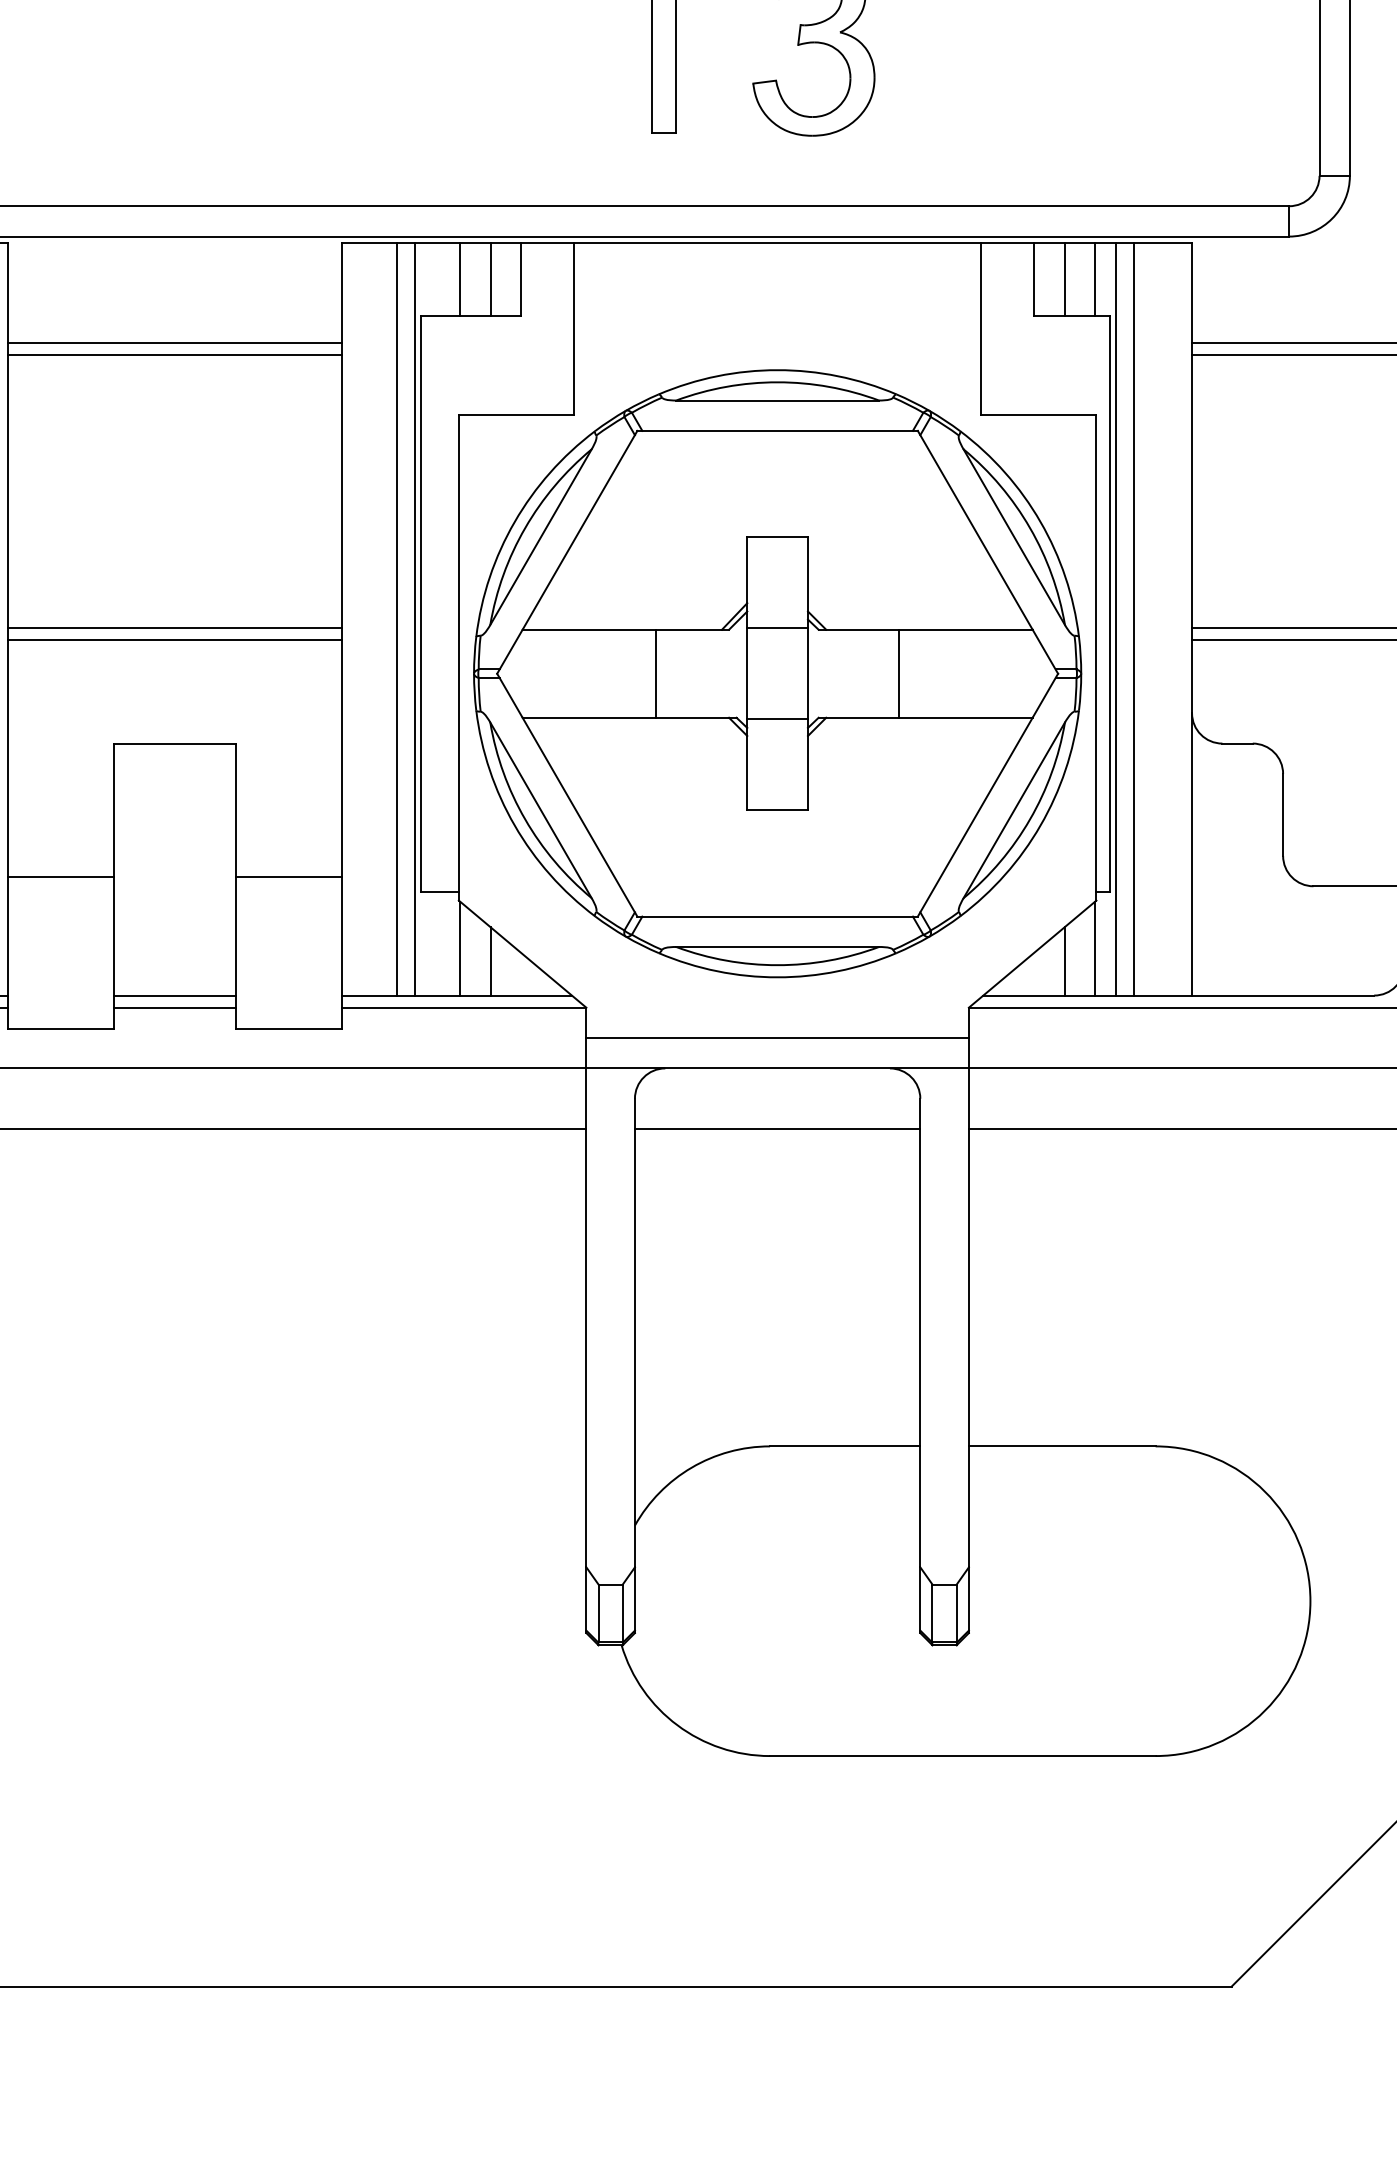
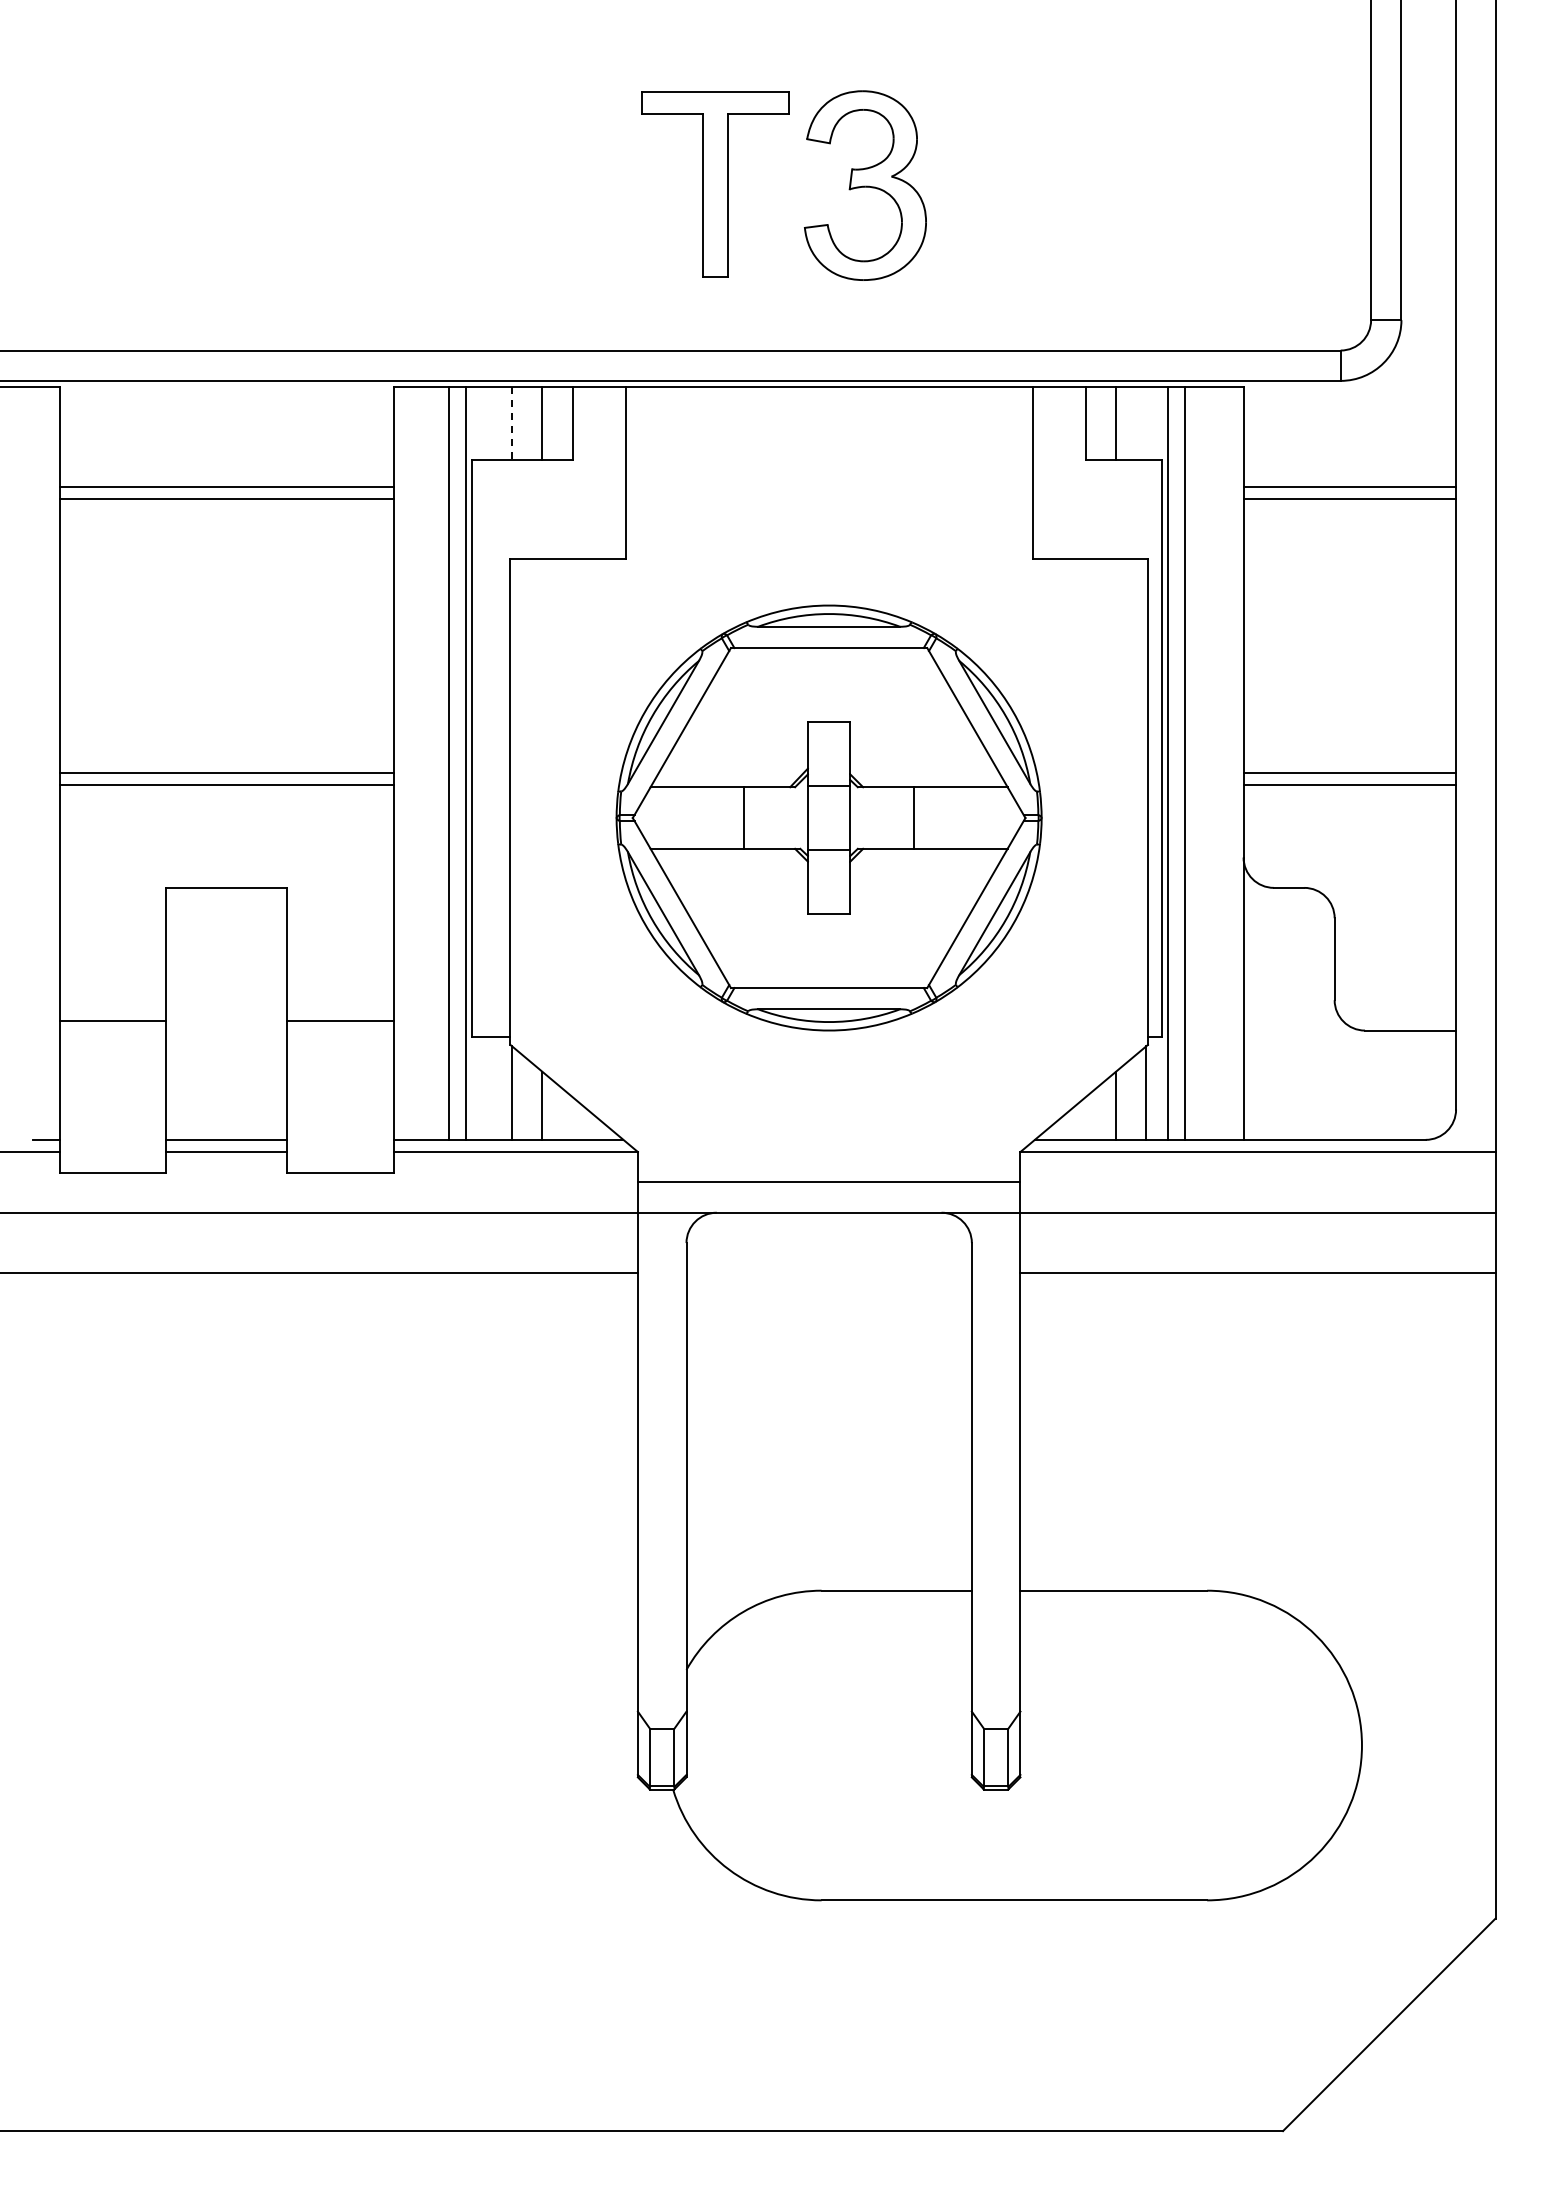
line: (1094, 278) -> (1146, 422), removed
line: (459, 279) -> (511, 423), solid -> dashed
part: (776, 673) -> (828, 817), size x0.7
line: (776, 1129) -> (828, 1273), removed

